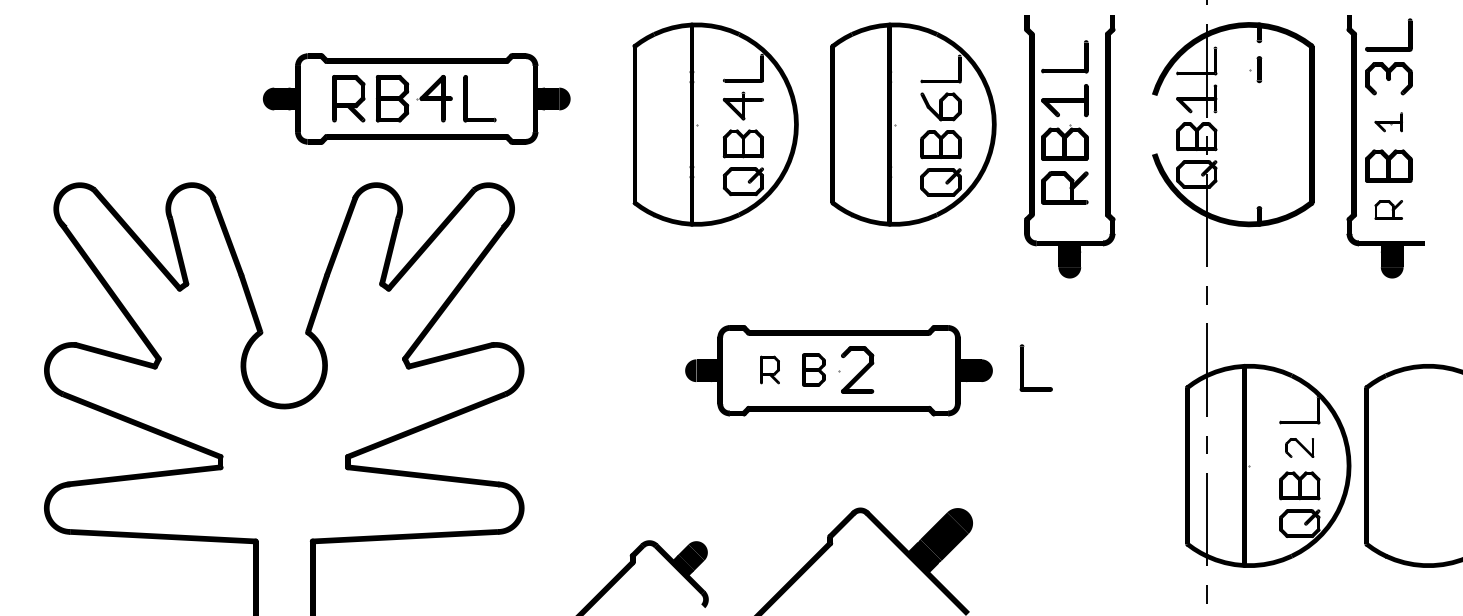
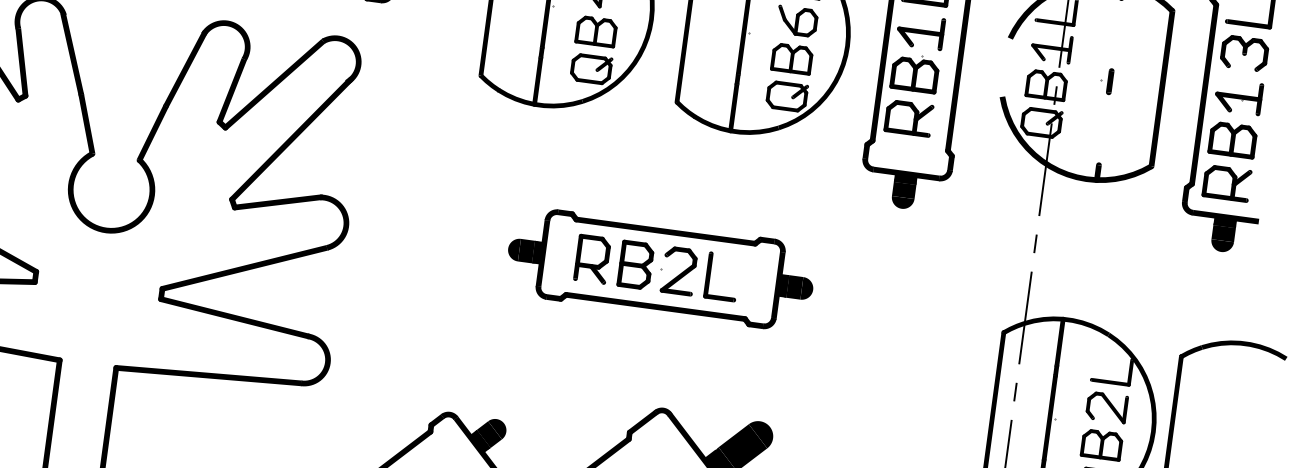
part: (1255, 69) -> (1106, 81), moved
part: (1388, 121) -> (1238, 95), size x1.67
part: (1388, 209) -> (1226, 183), size x1.67
part: (1023, 367) -> (709, 274), moved
part: (769, 369) -> (591, 258), size x1.67
part: (813, 369) -> (635, 264), size x1.43
part: (1299, 447) -> (1106, 407), size x1.43

